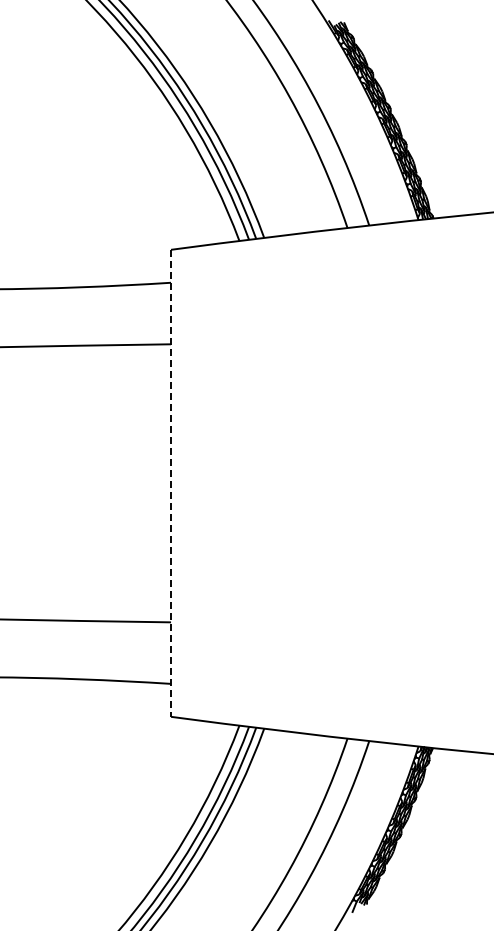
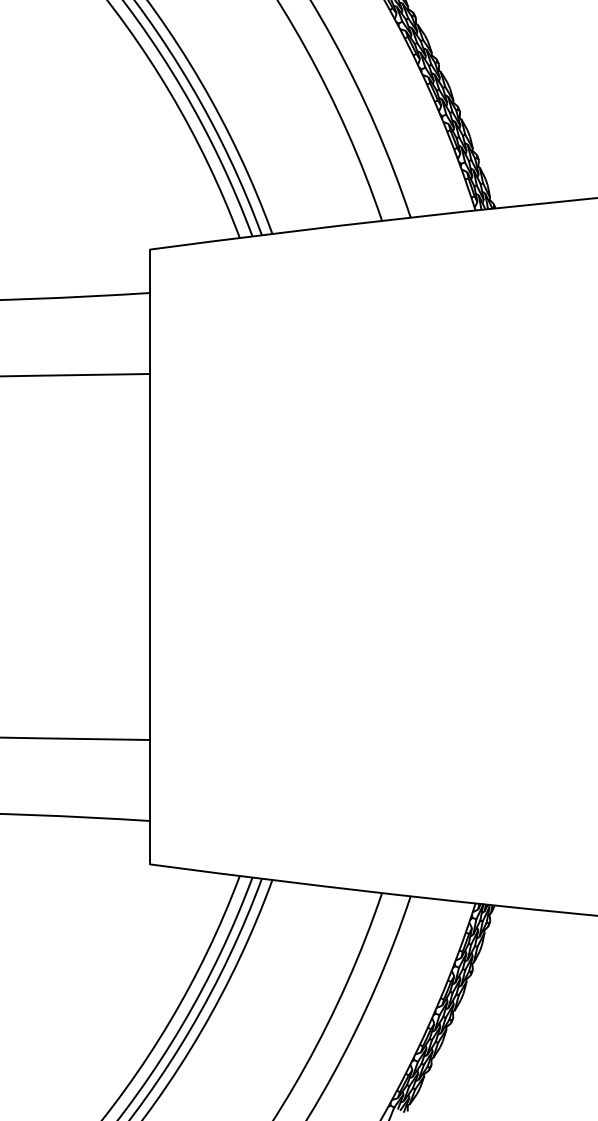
line: (171, 483) -> (150, 557), dashed -> solid

